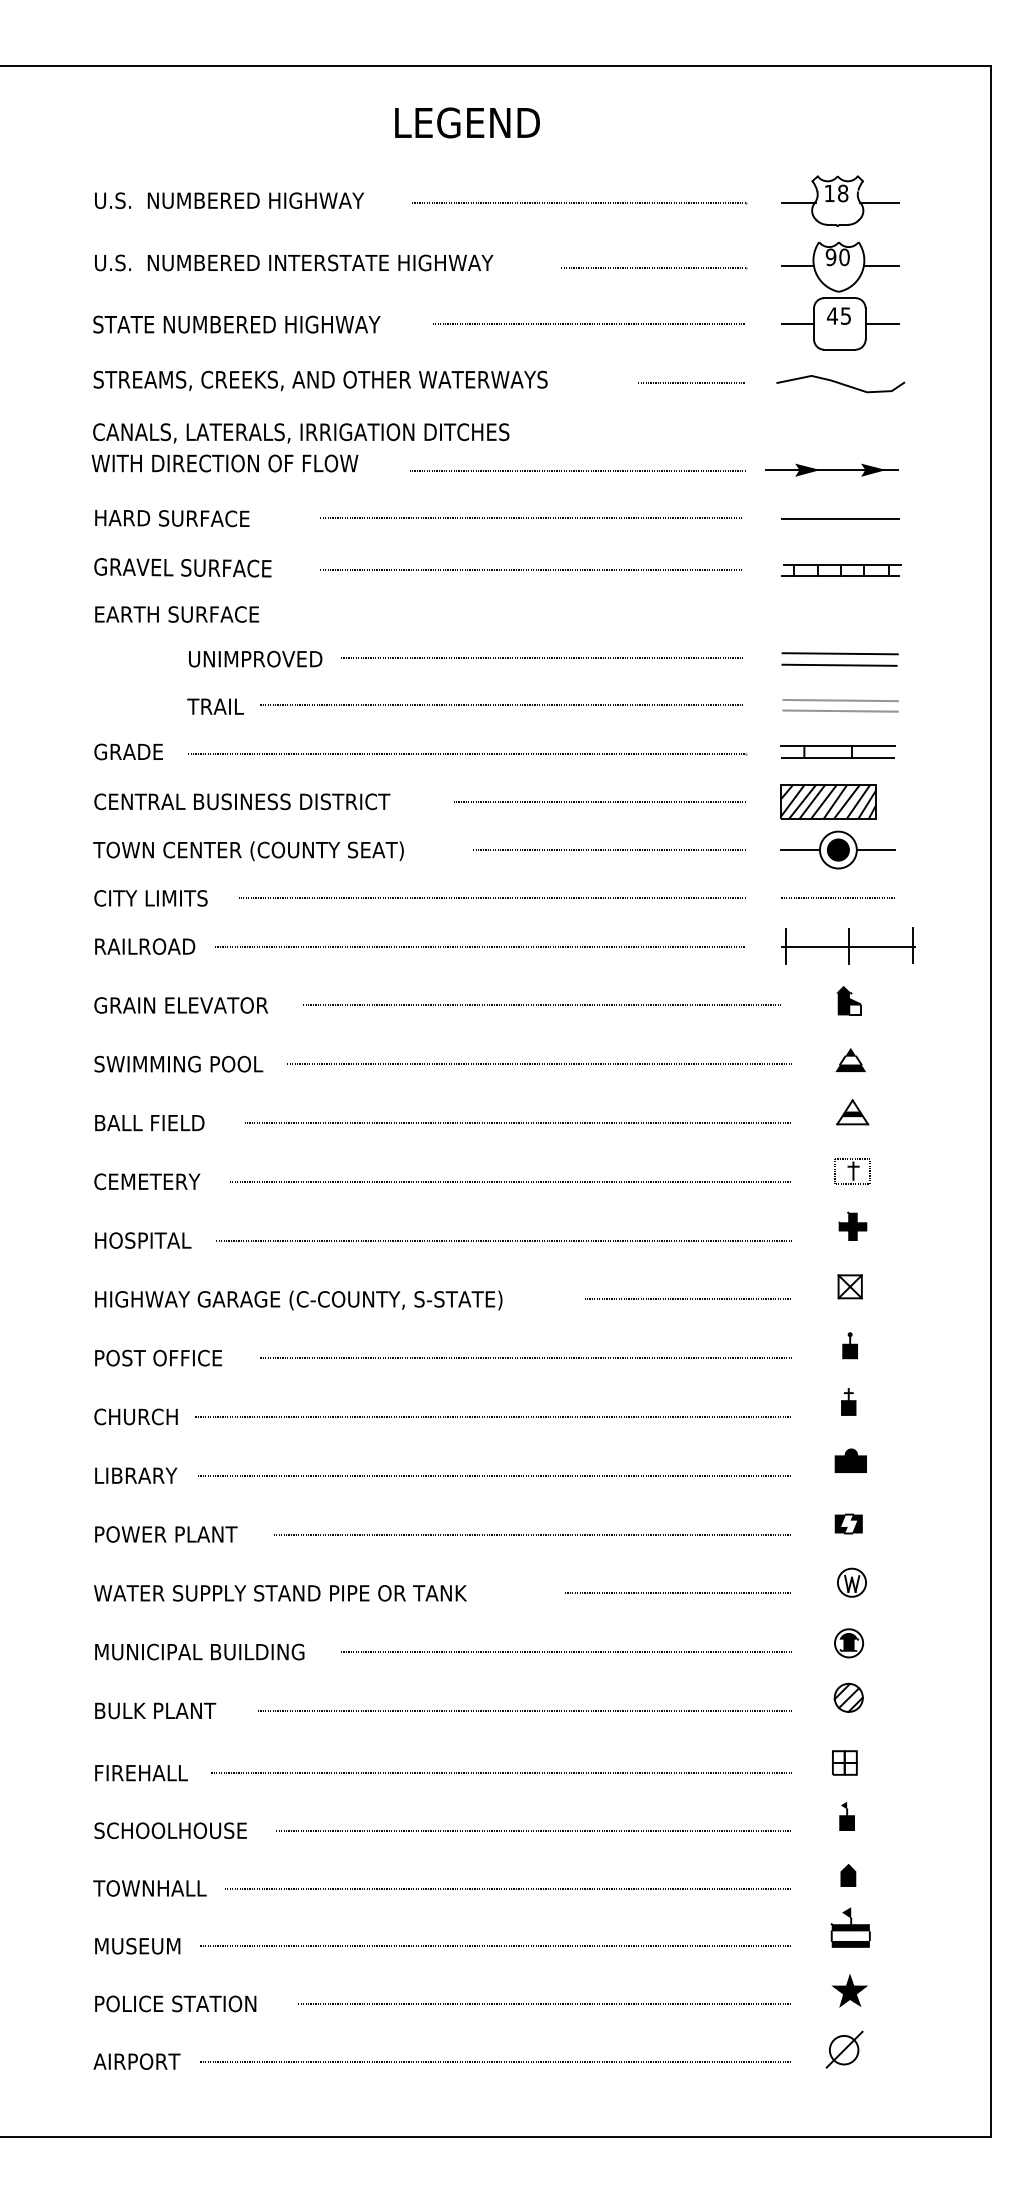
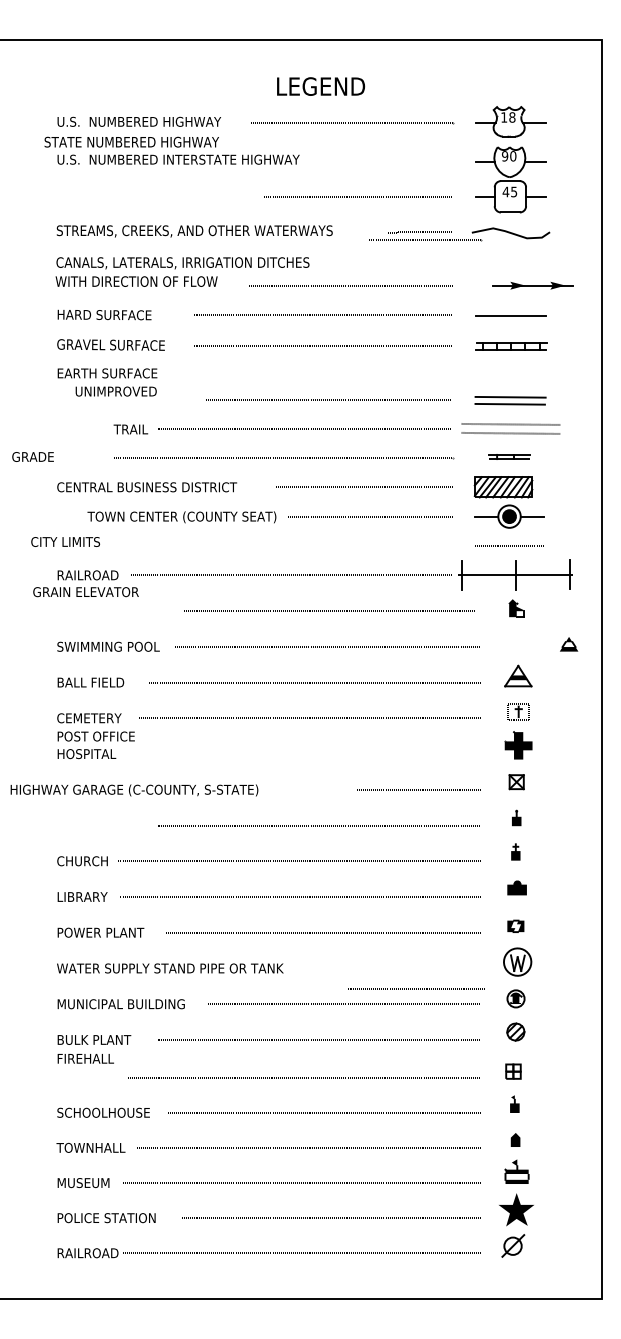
text: (468, 122) -> (321, 86), moved
line: (654, 269) -> (425, 240), moved
text: (236, 323) -> (131, 141), moved
part: (831, 469) -> (532, 285), moved
text: (254, 659) -> (115, 391), moved
part: (839, 705) -> (510, 428), size x1.4
text: (127, 751) -> (32, 456), moved
part: (838, 751) -> (509, 456), size x0.6
text: (247, 851) -> (181, 517), moved
text: (150, 897) -> (65, 541), moved
line: (492, 899) -> (299, 546), removed
part: (848, 945) -> (515, 574), size x1.4
text: (180, 1006) -> (85, 592), moved
part: (851, 1060) -> (569, 644), moved
part: (851, 1111) -> (517, 675), size x1.4
part: (851, 1226) -> (517, 745), size x1.6
line: (504, 1241) -> (306, 754), removed
text: (298, 1300) -> (134, 790), moved
text: (157, 1358) -> (95, 736), moved
part: (851, 1581) -> (517, 961), size x1.6
line: (678, 1591) -> (416, 988), moved
text: (140, 1772) -> (85, 1058), moved
part: (849, 1991) -> (516, 1210), size x1.6
text: (144, 2062) -> (87, 1253), AIRPORT -> RAILROAD

